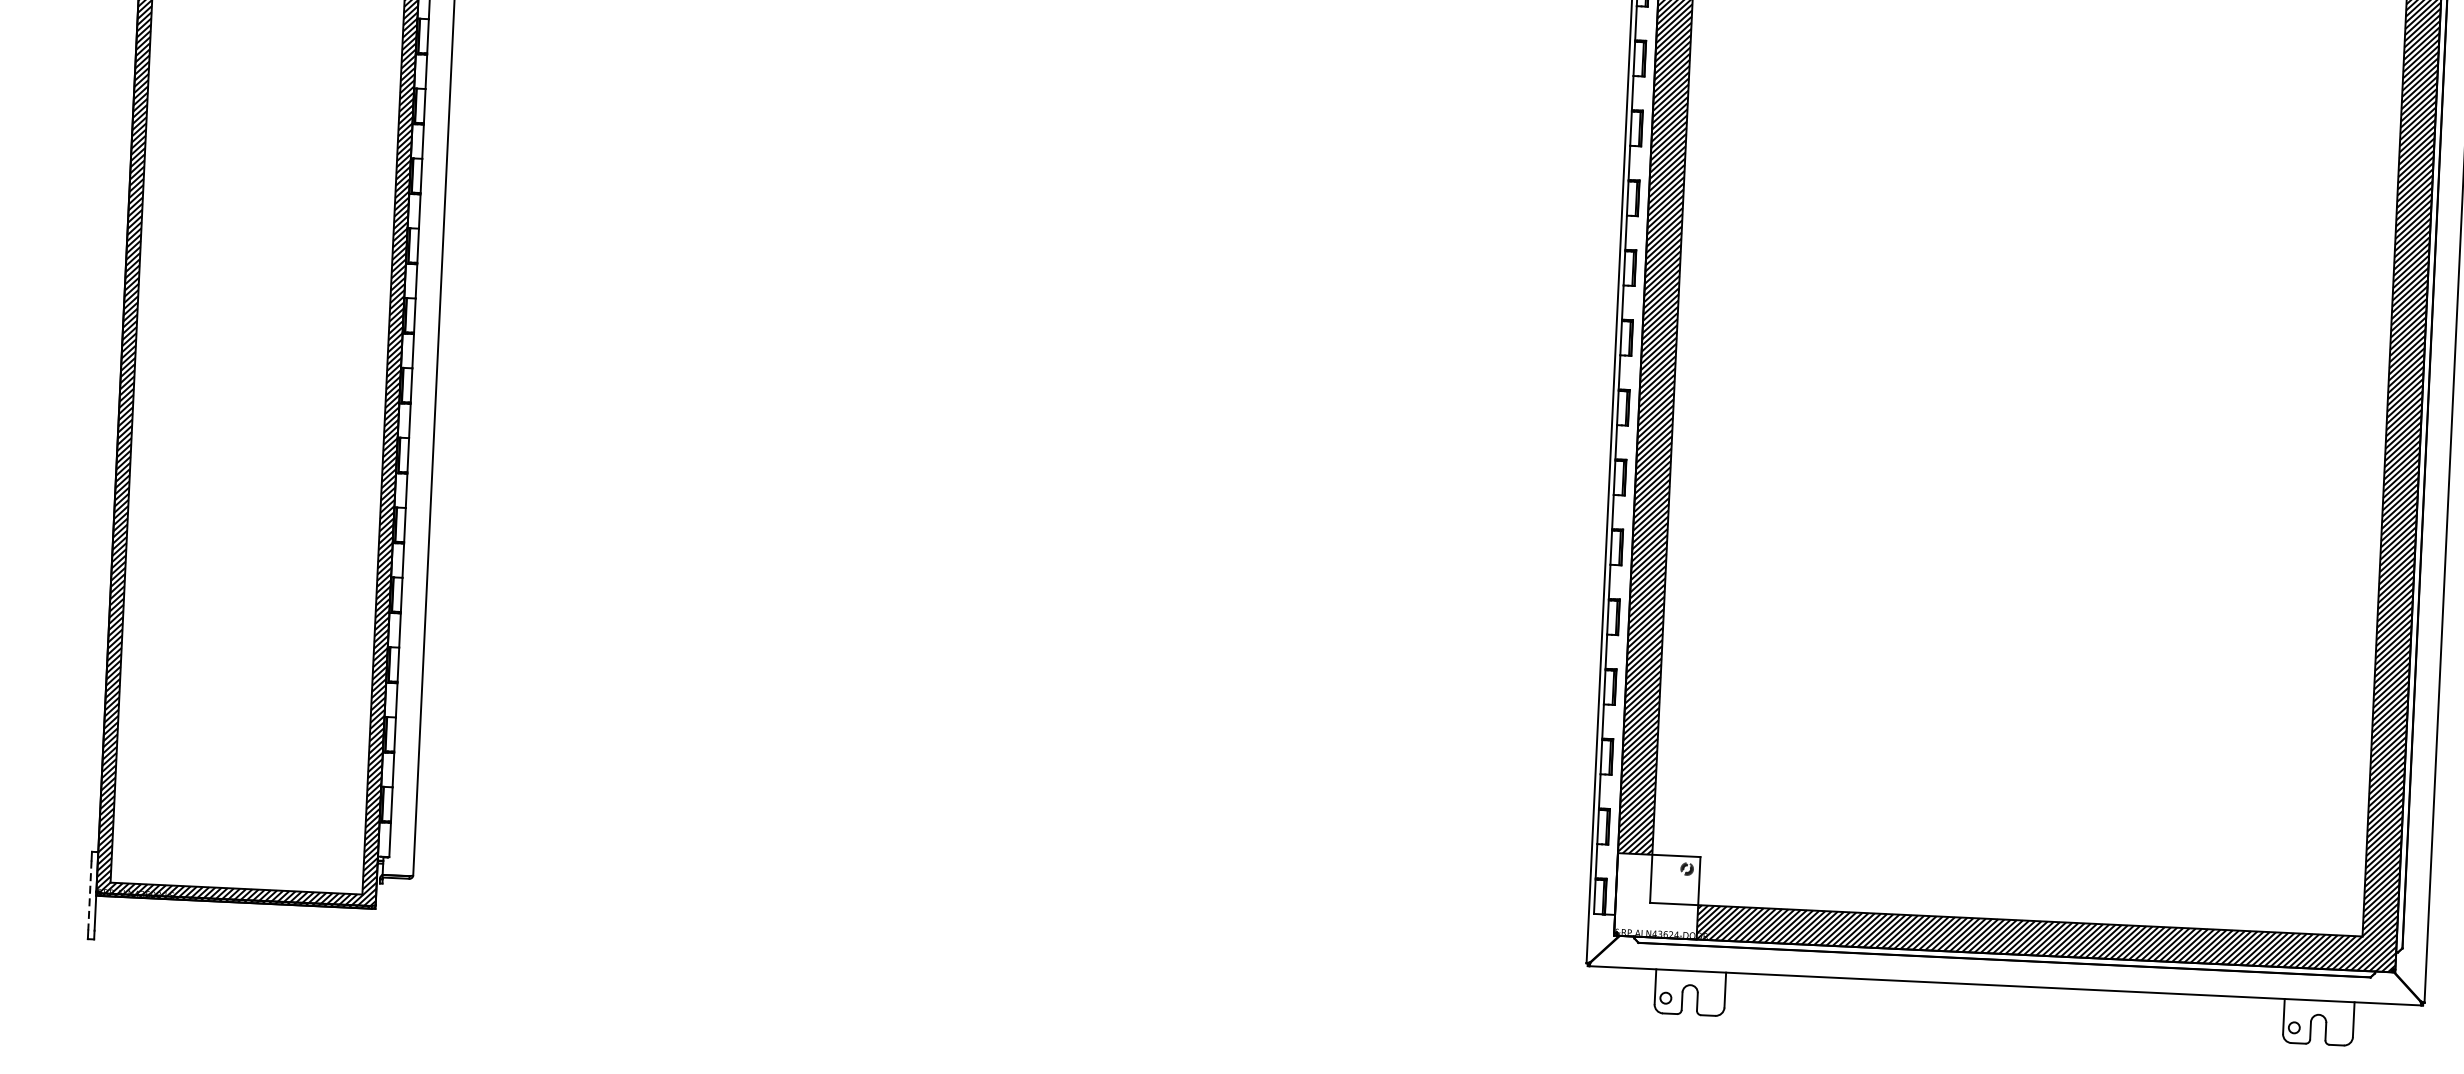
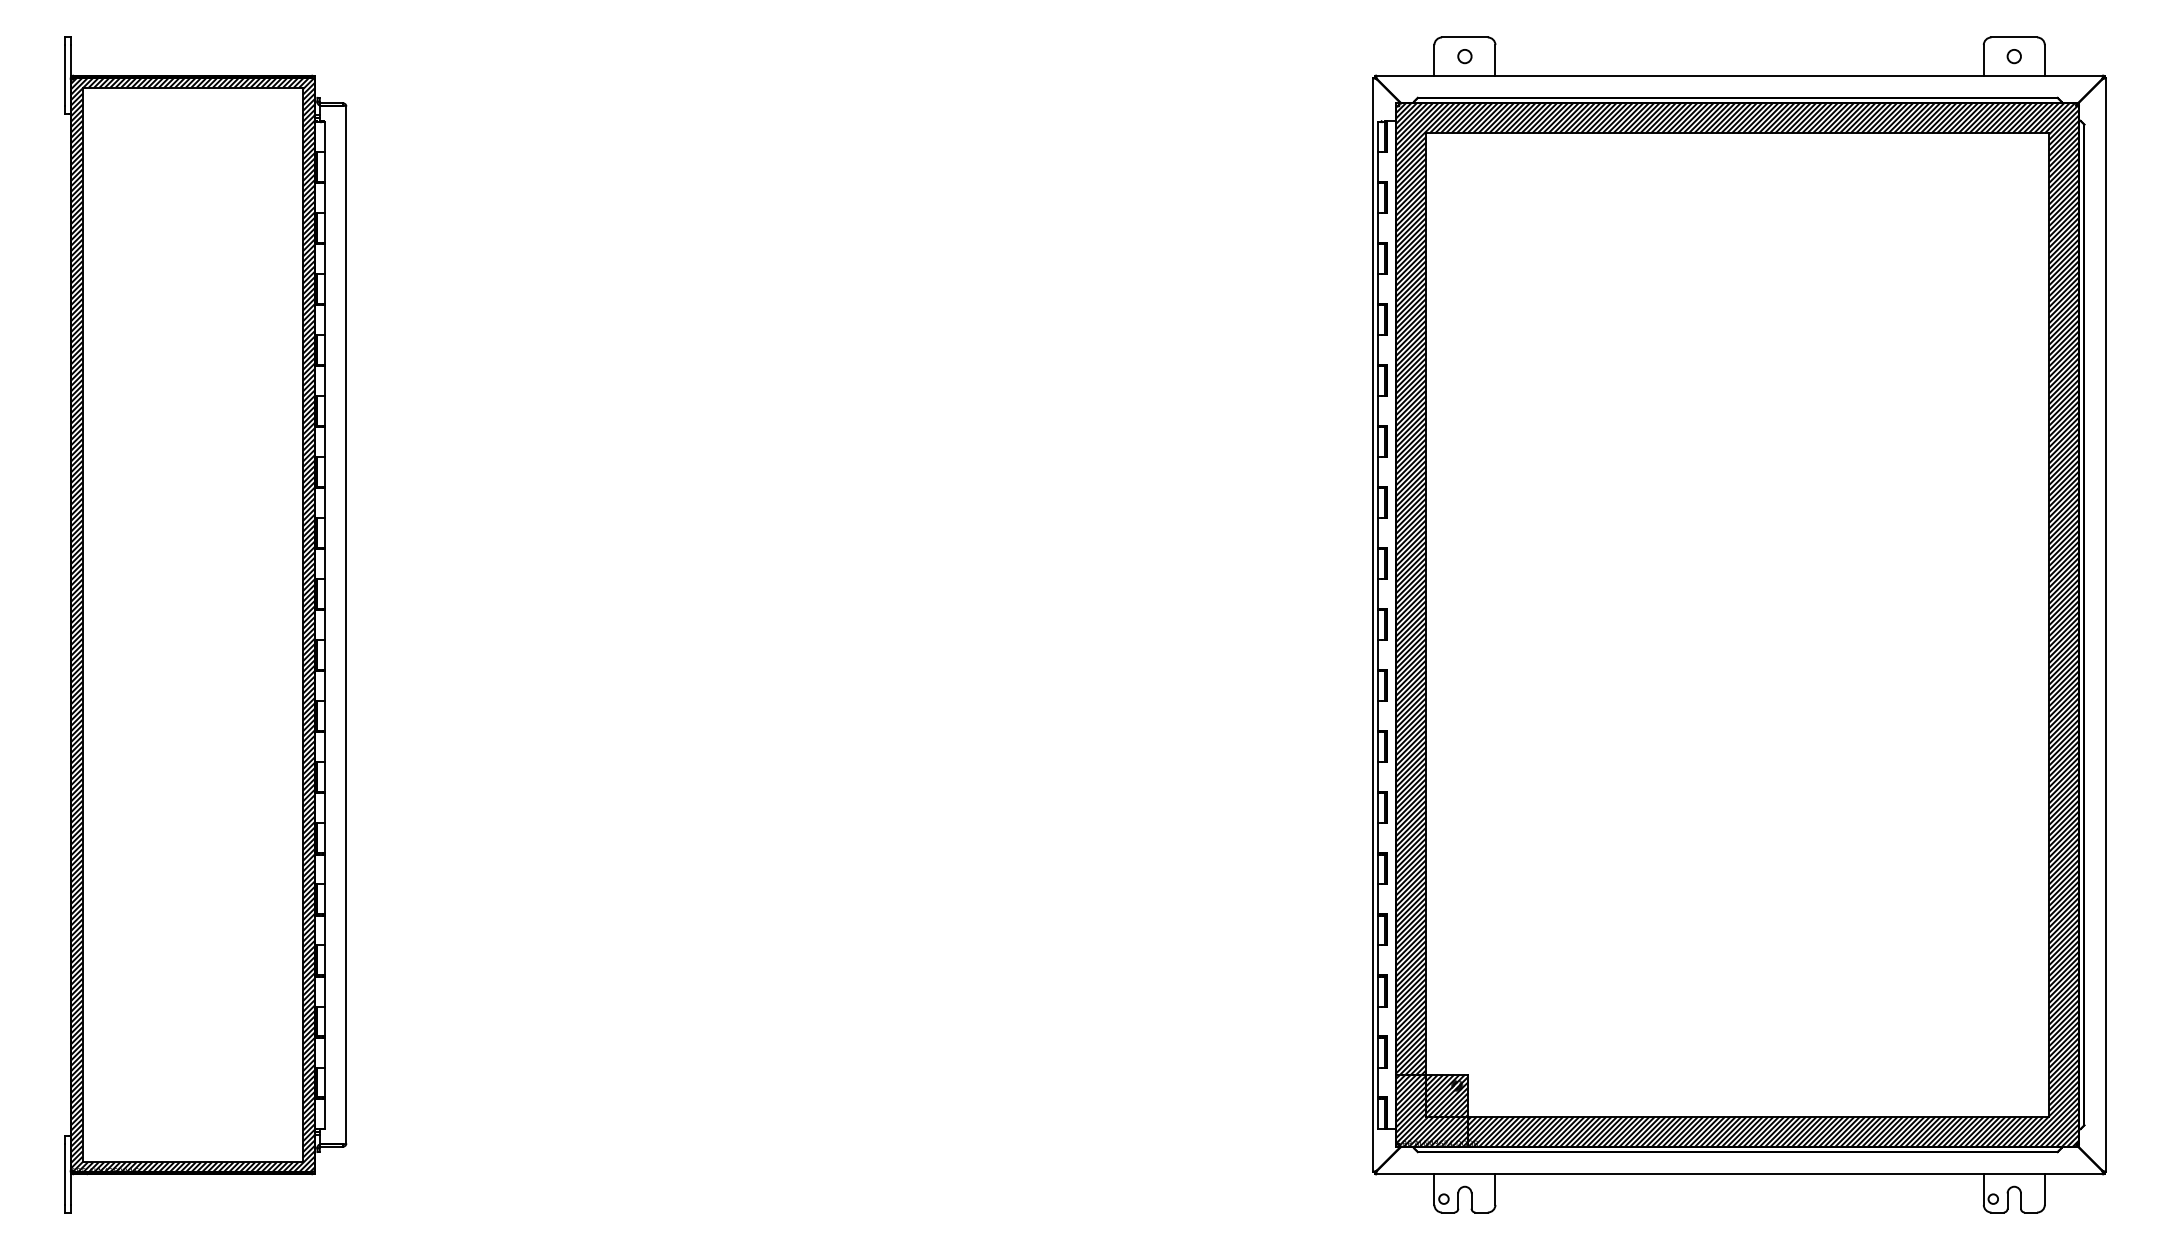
line: (90, 895) -> (65, 1174), dashed -> solid
hatch: (1657, 896) -> (1432, 1110), added

